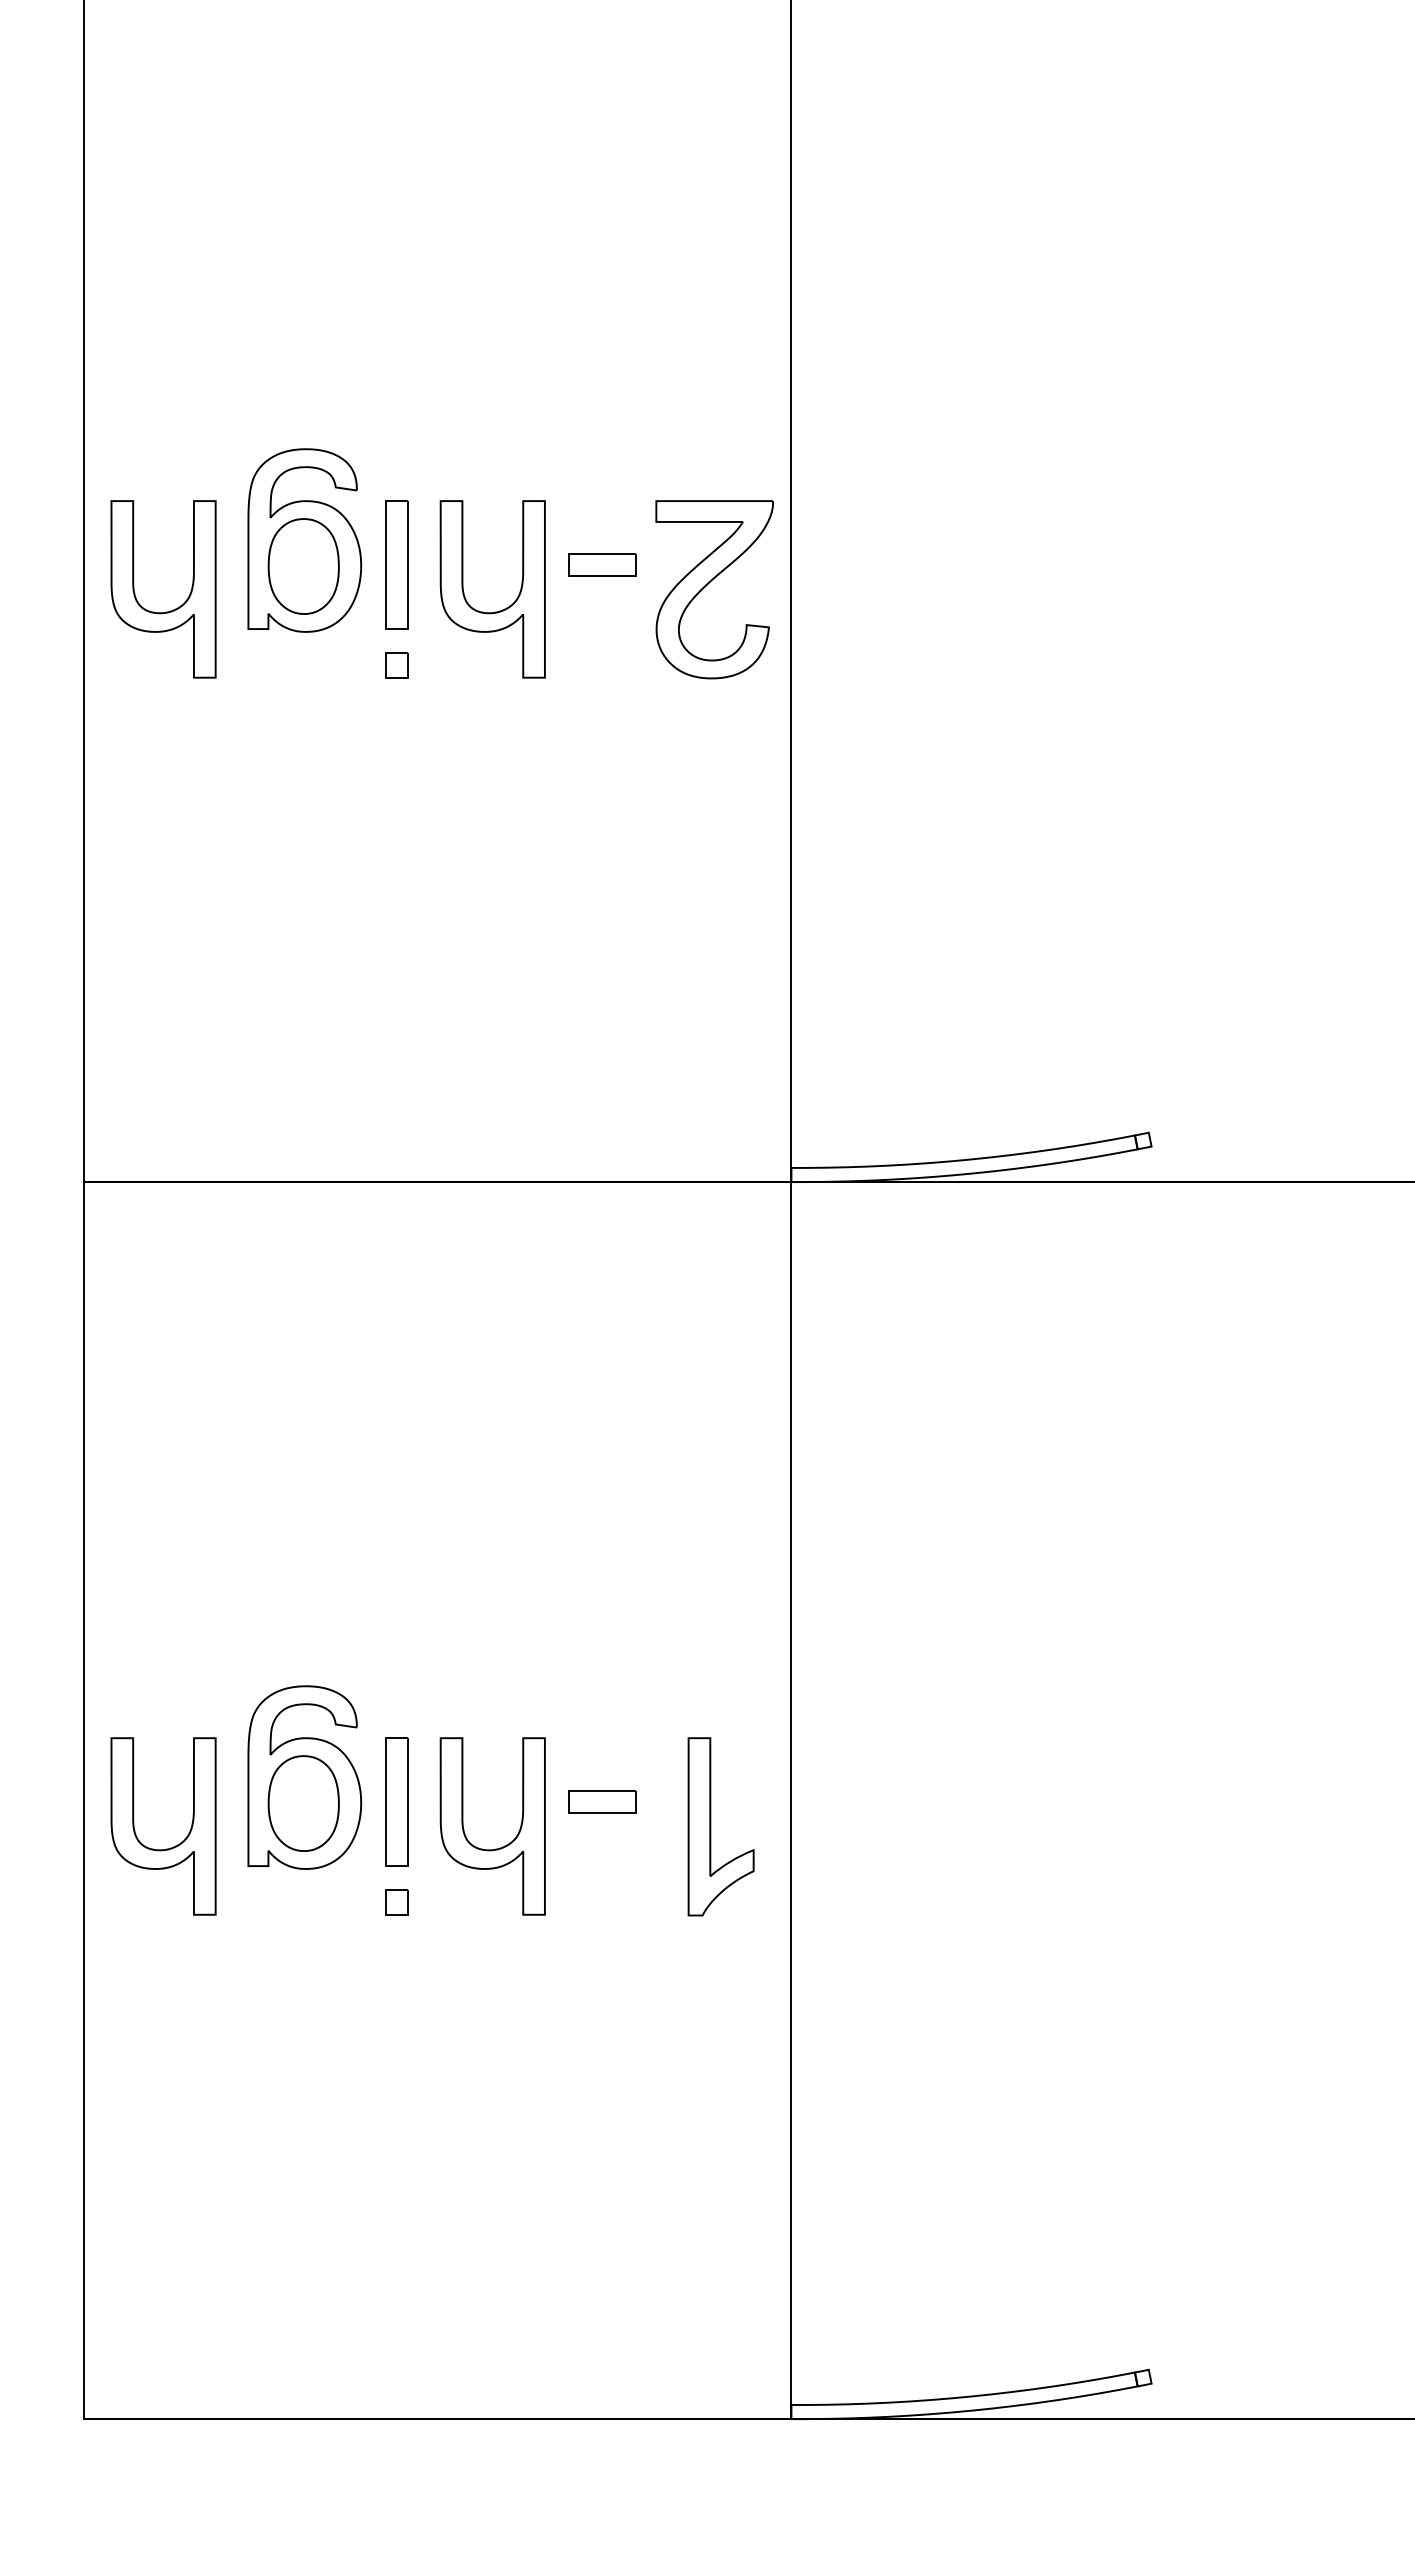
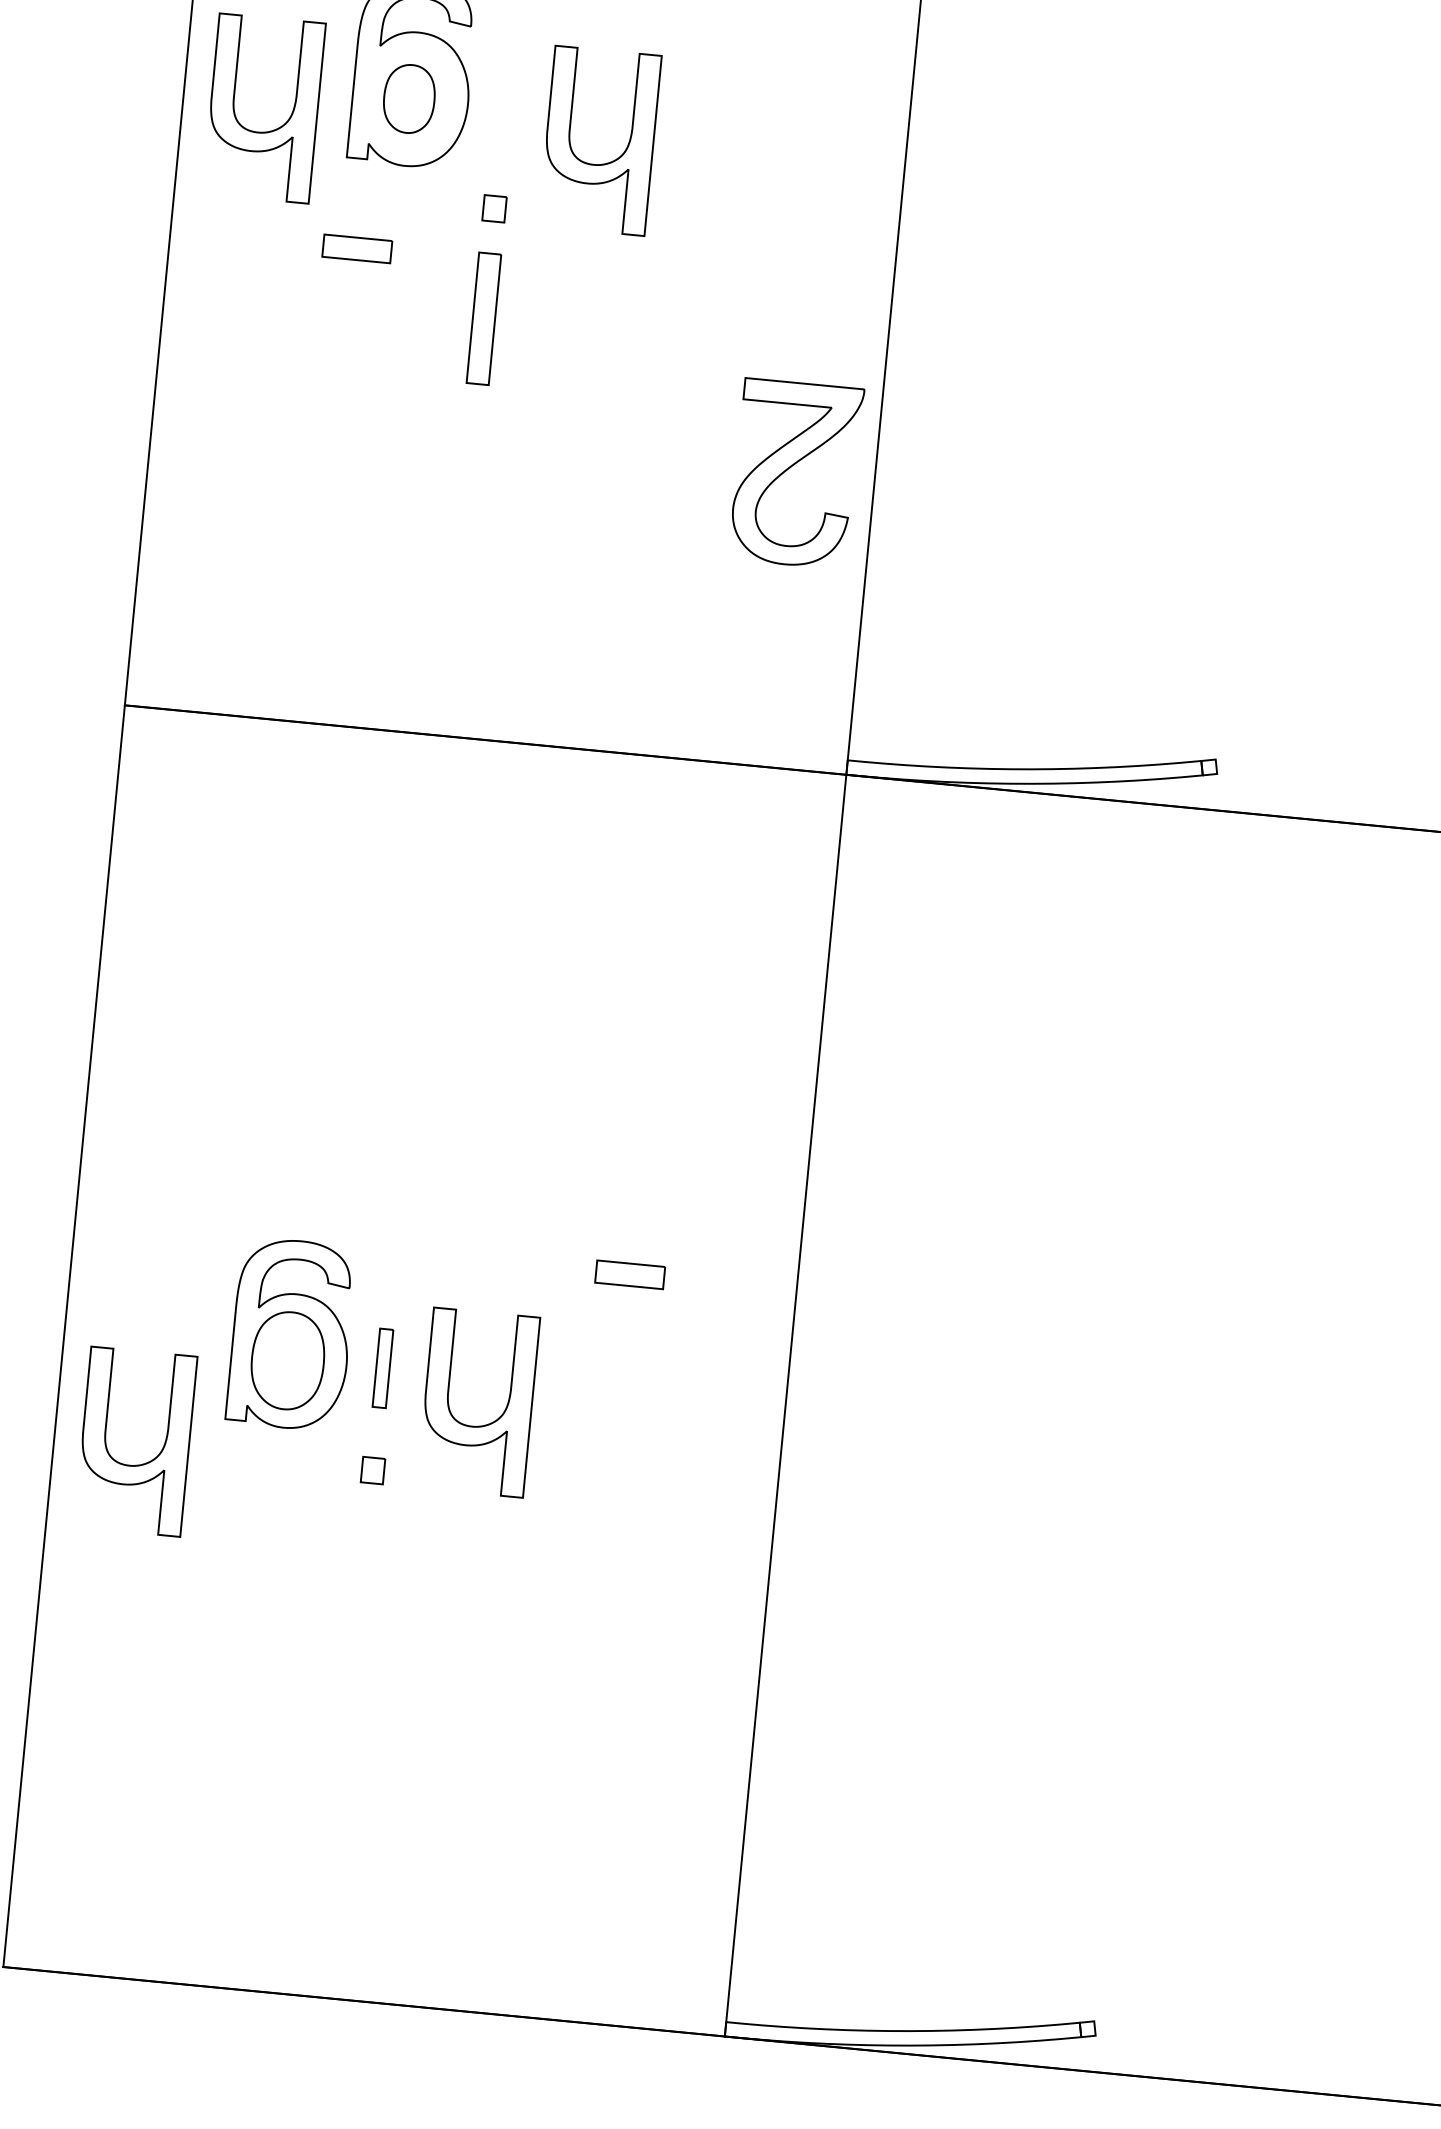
part: (396, 564) -> (483, 318), moved
part: (602, 564) -> (357, 248), moved
part: (303, 566) -> (409, 98), size x0.7
part: (709, 583) -> (791, 467), moved
part: (396, 1801) -> (382, 1367), size x0.6
part: (602, 1801) -> (630, 1274), moved
part: (711, 1826) -> (701, 1424), removed
part: (170, 1847) -> (140, 1463), moved

